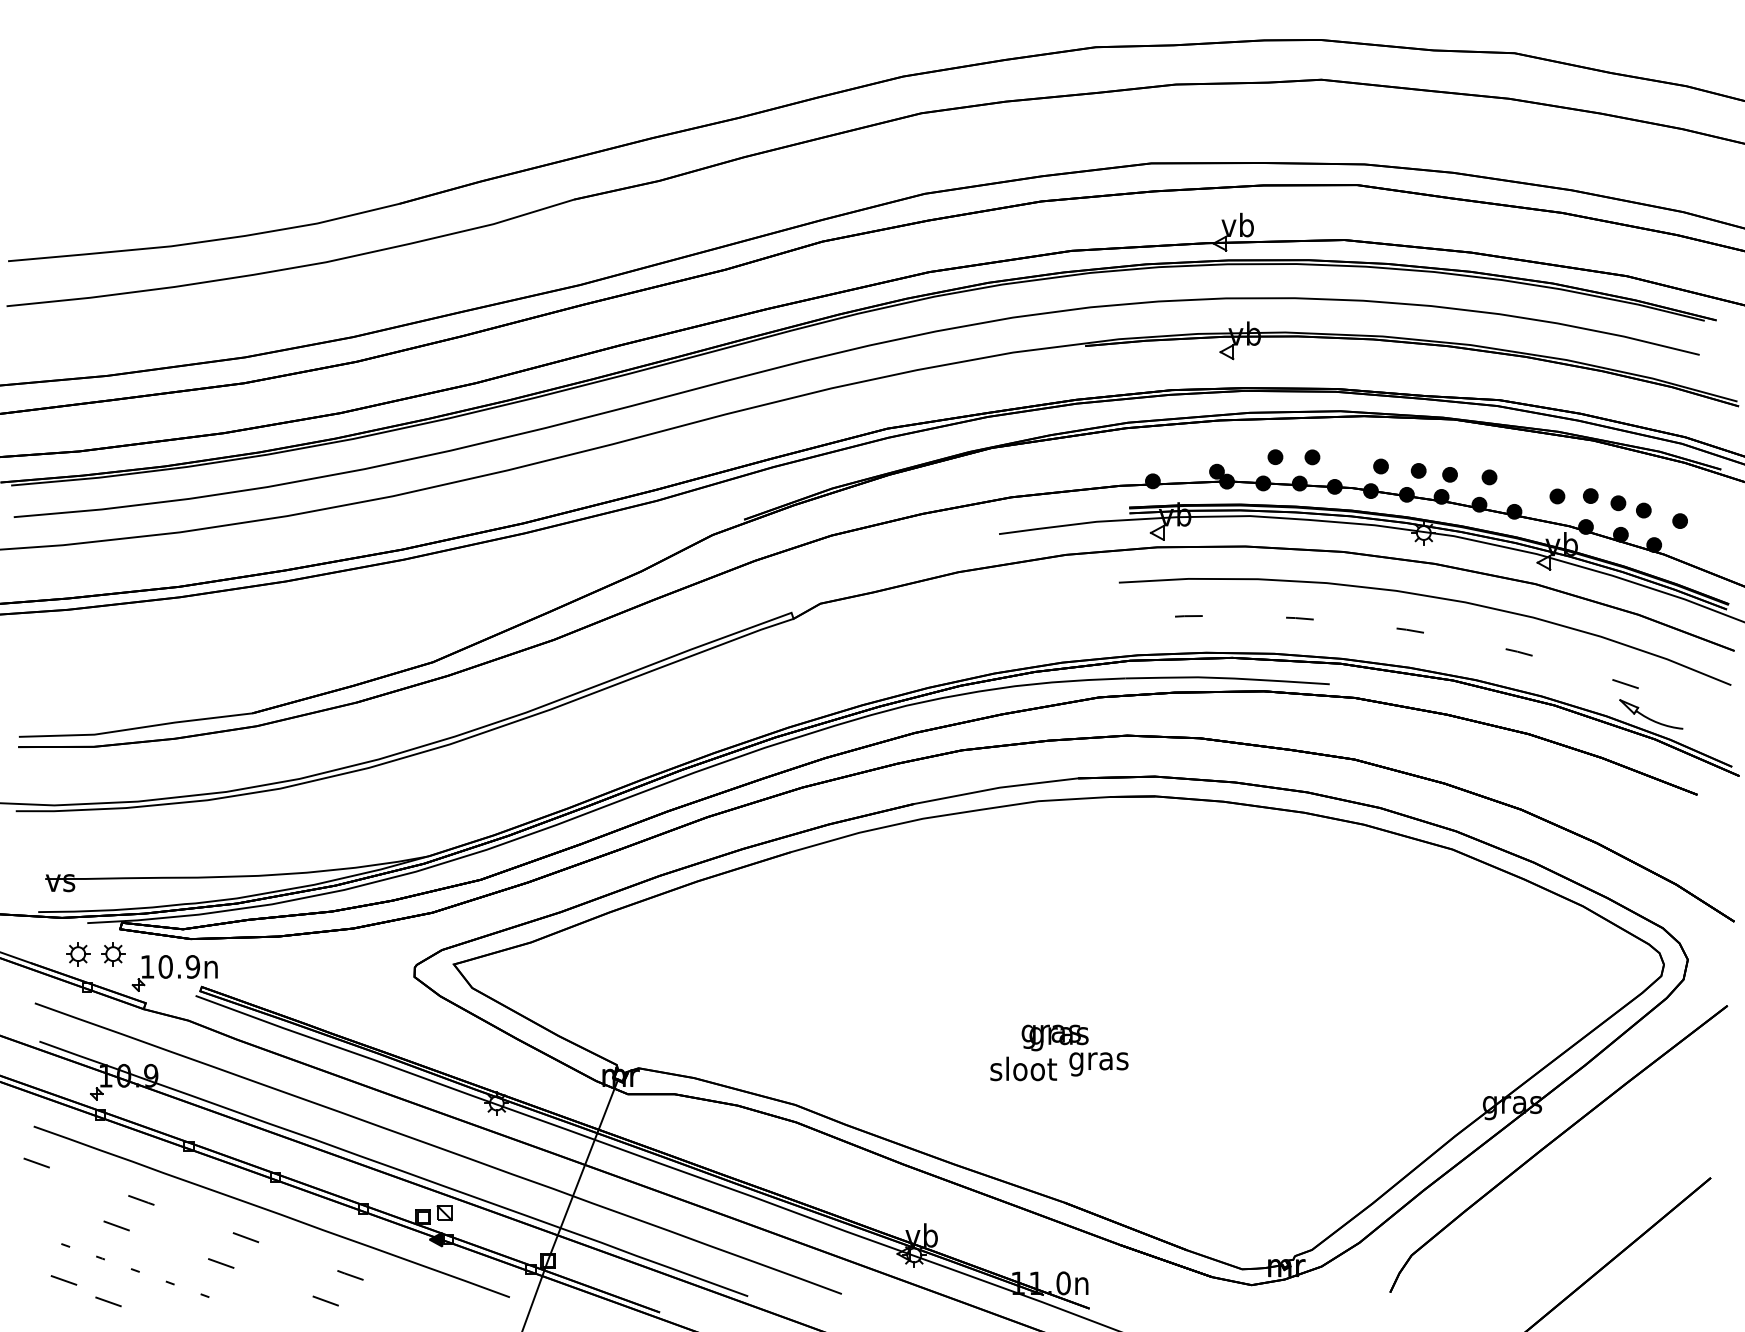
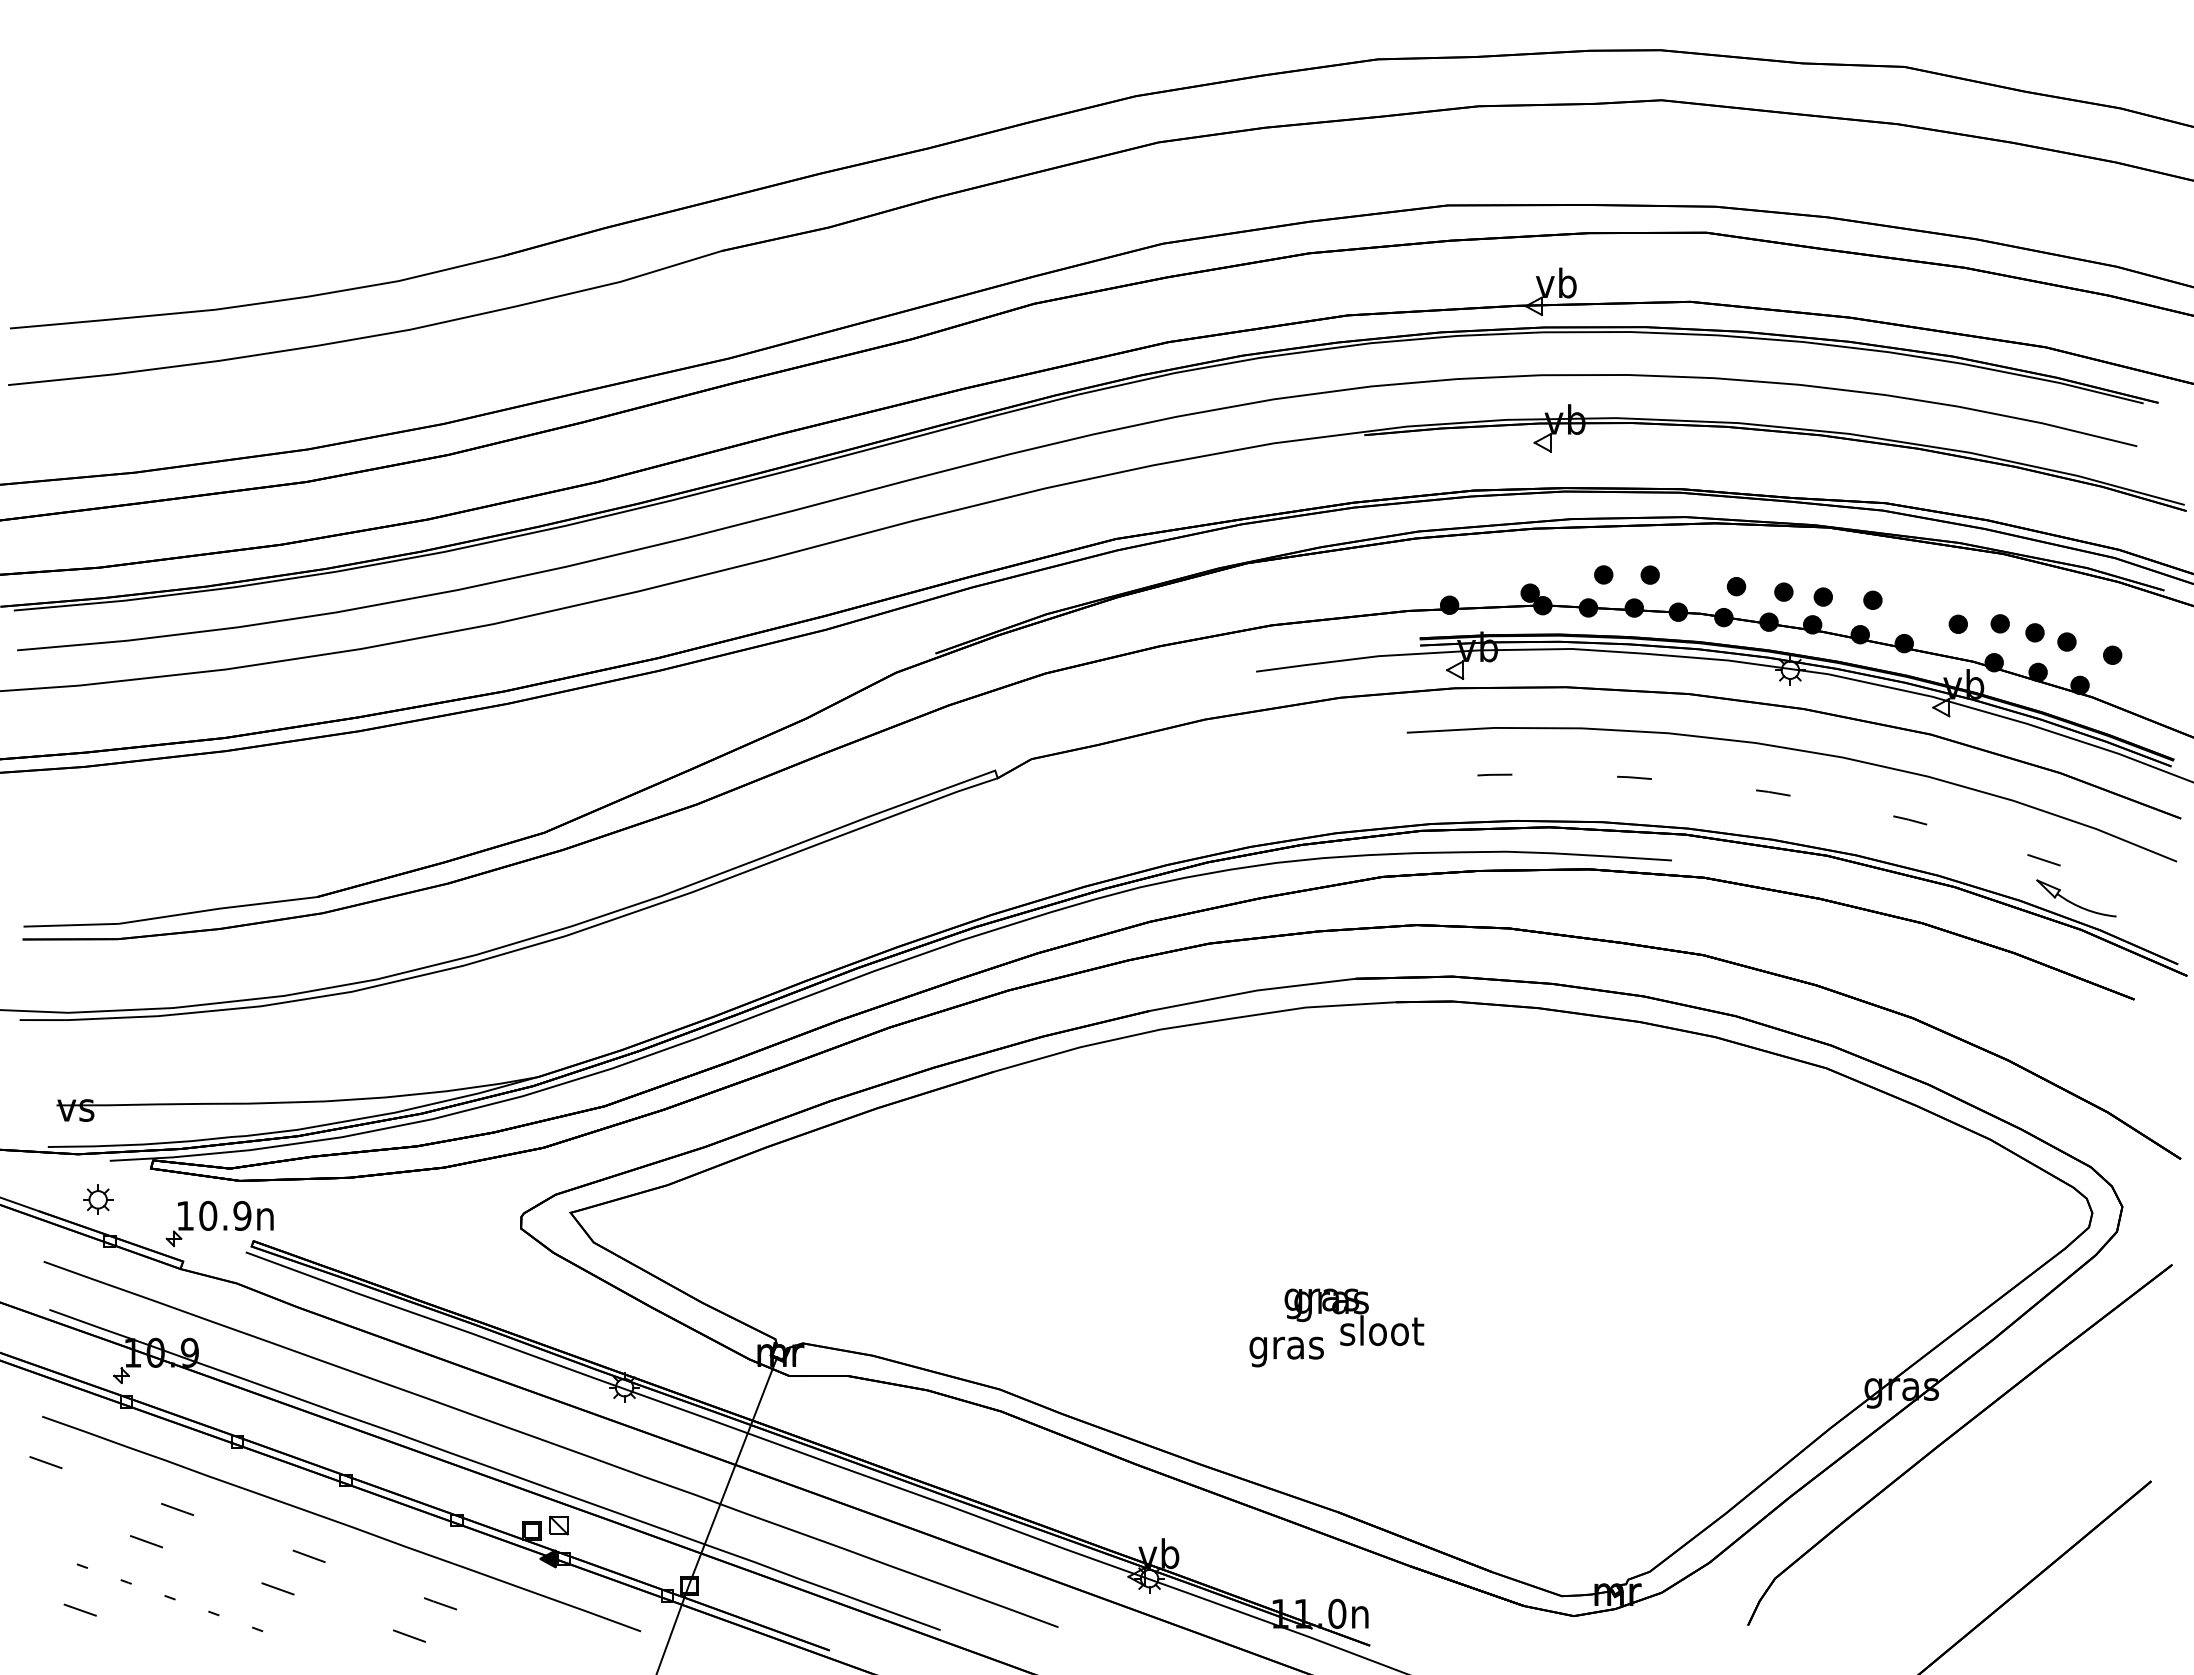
part: (113, 953) -> (142, 1199), removed
text: (1099, 1061) -> (1382, 1334), gras -> sloot
text: (1023, 1071) -> (1287, 1347), sloot -> gras
line: (107, 1301) -> (135, 1636), removed

